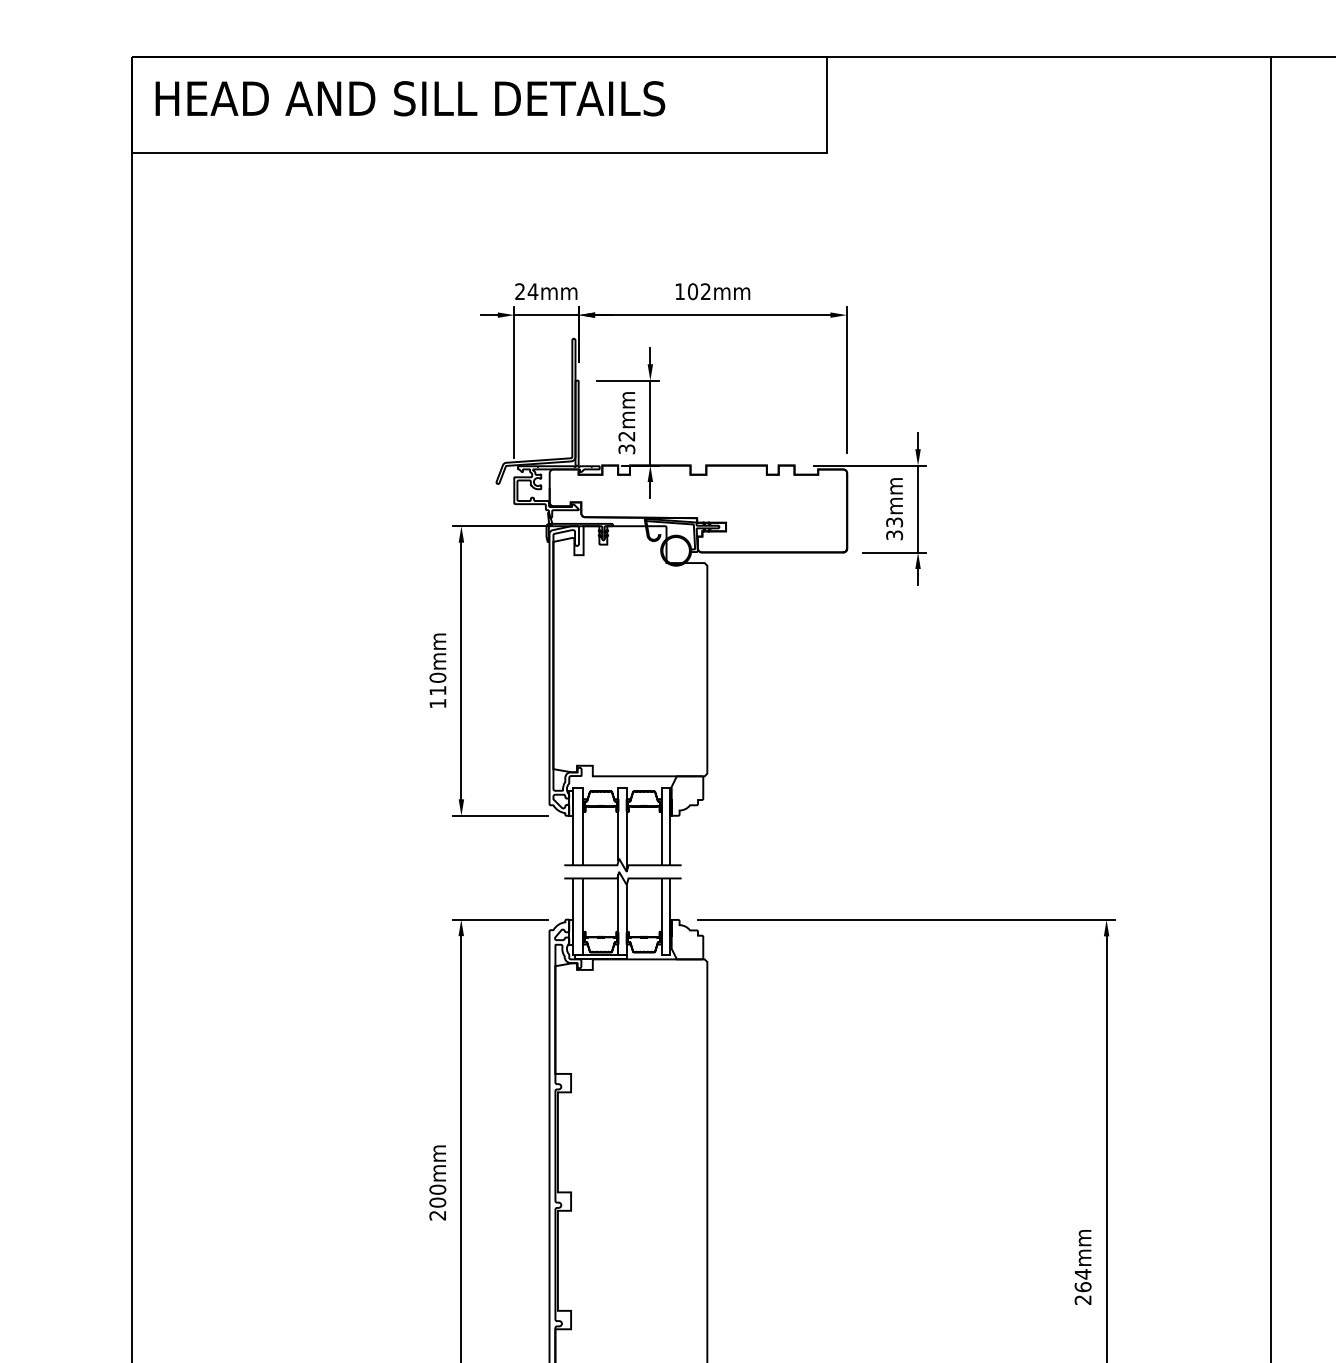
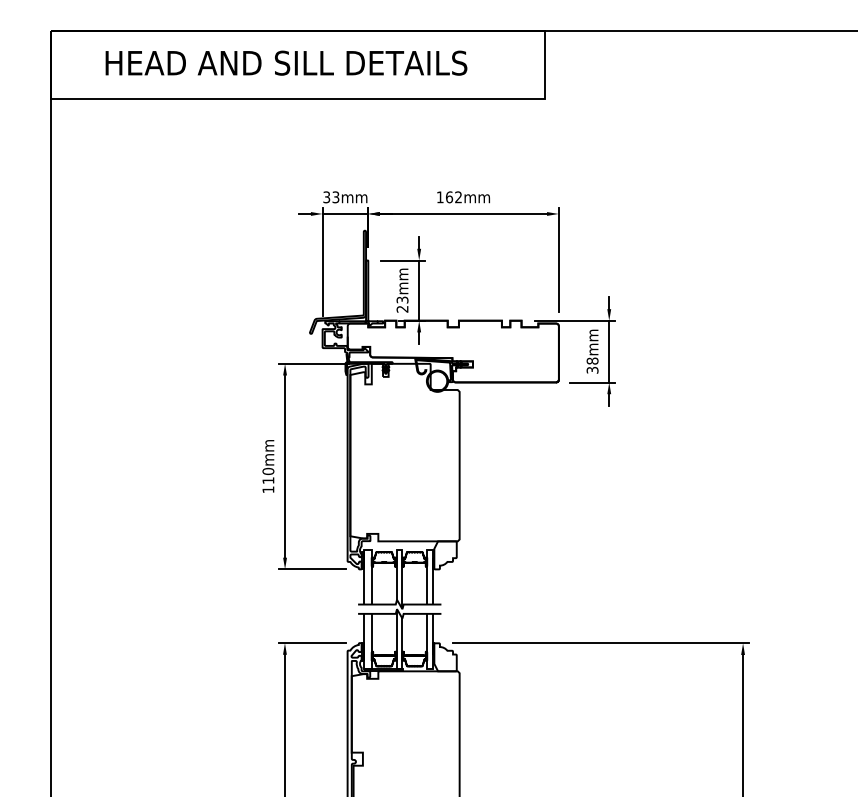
text: (410, 98) -> (286, 63), moved
text: (526, 291) -> (331, 197), 24mm -> 33mm
text: (693, 291) -> (449, 197), 102mm -> 162mm
text: (627, 442) -> (402, 304), 32mm -> 23mm
text: (894, 522) -> (592, 361), 33mm -> 38mm

